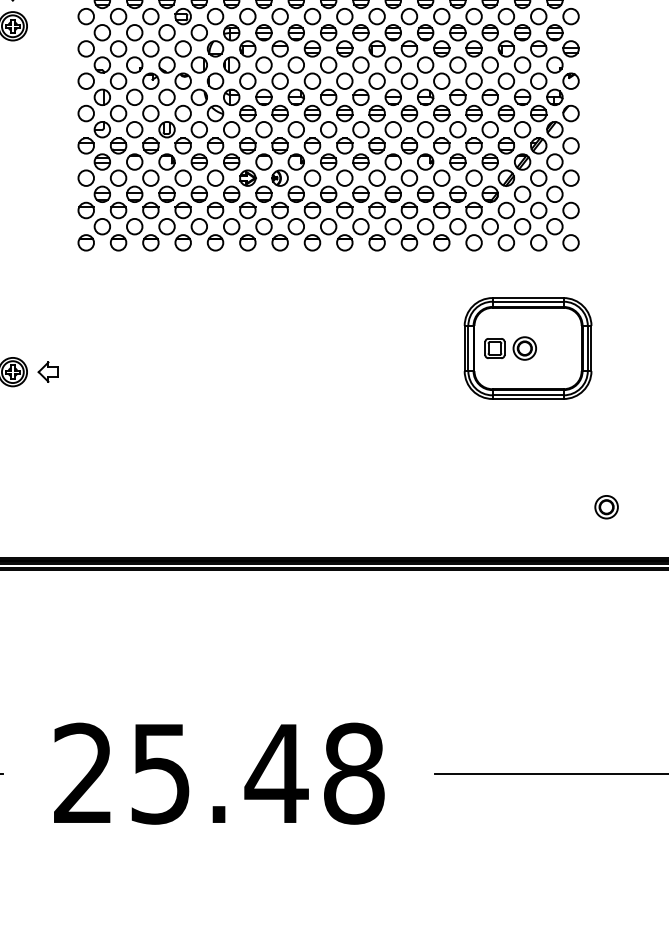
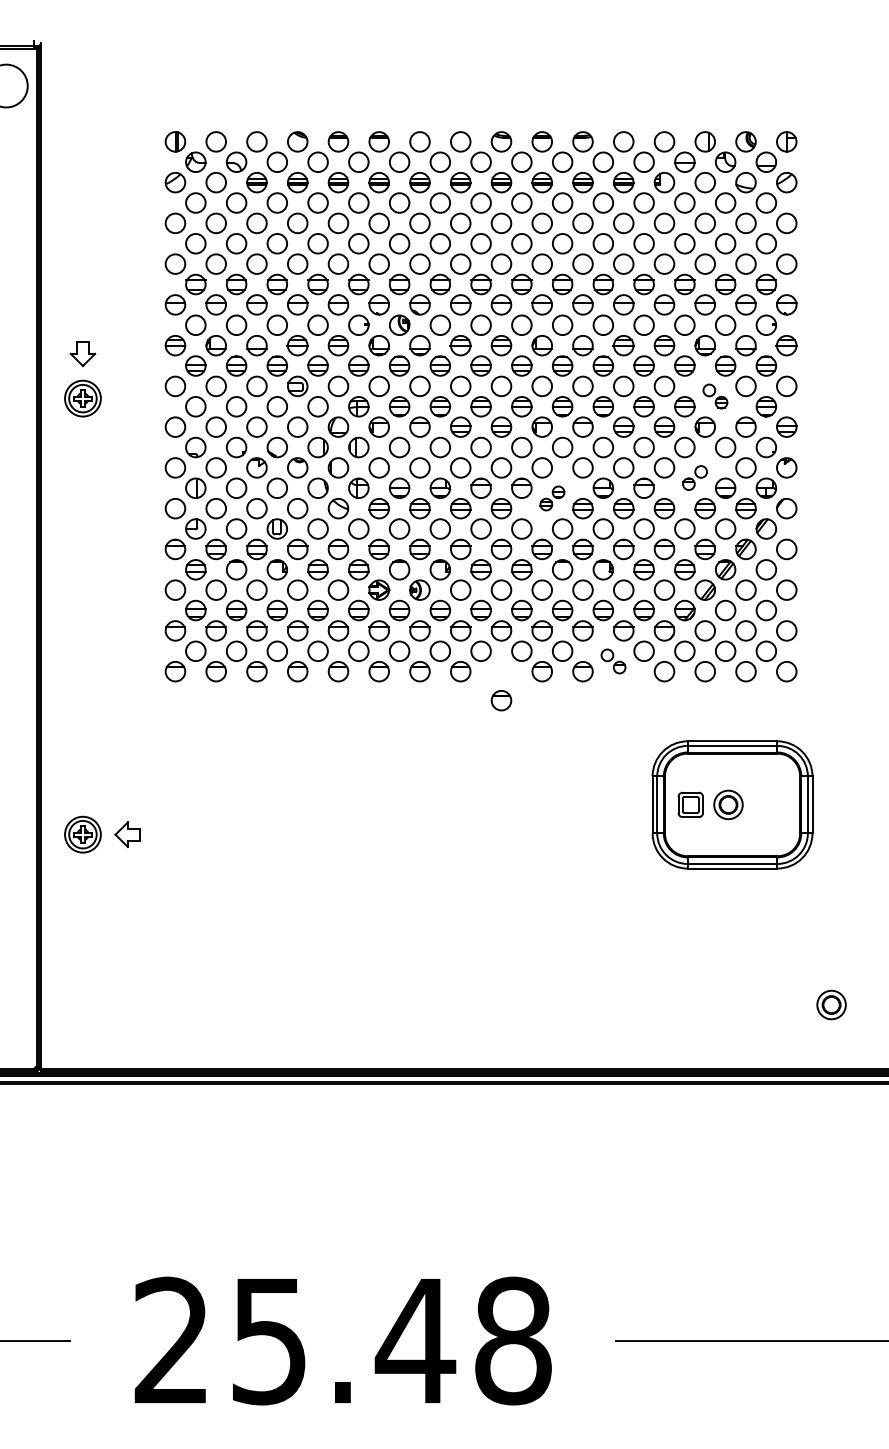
part: (514, 24) -> (715, 396), size x0.6
part: (497, 88) -> (694, 477), size x0.6
part: (385, 105) -> (552, 498), size x0.6
part: (433, 234) -> (613, 661), size x0.6
part: (344, 242) -> (501, 700), moved

